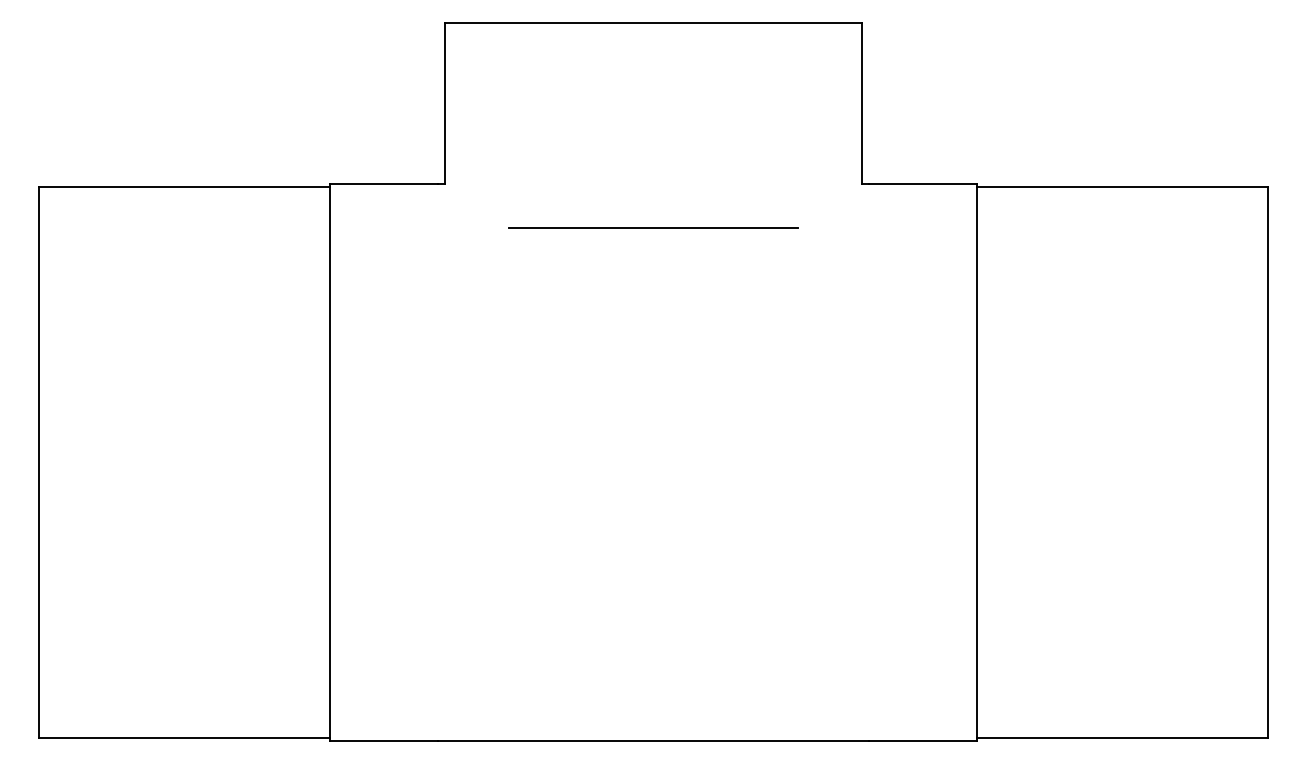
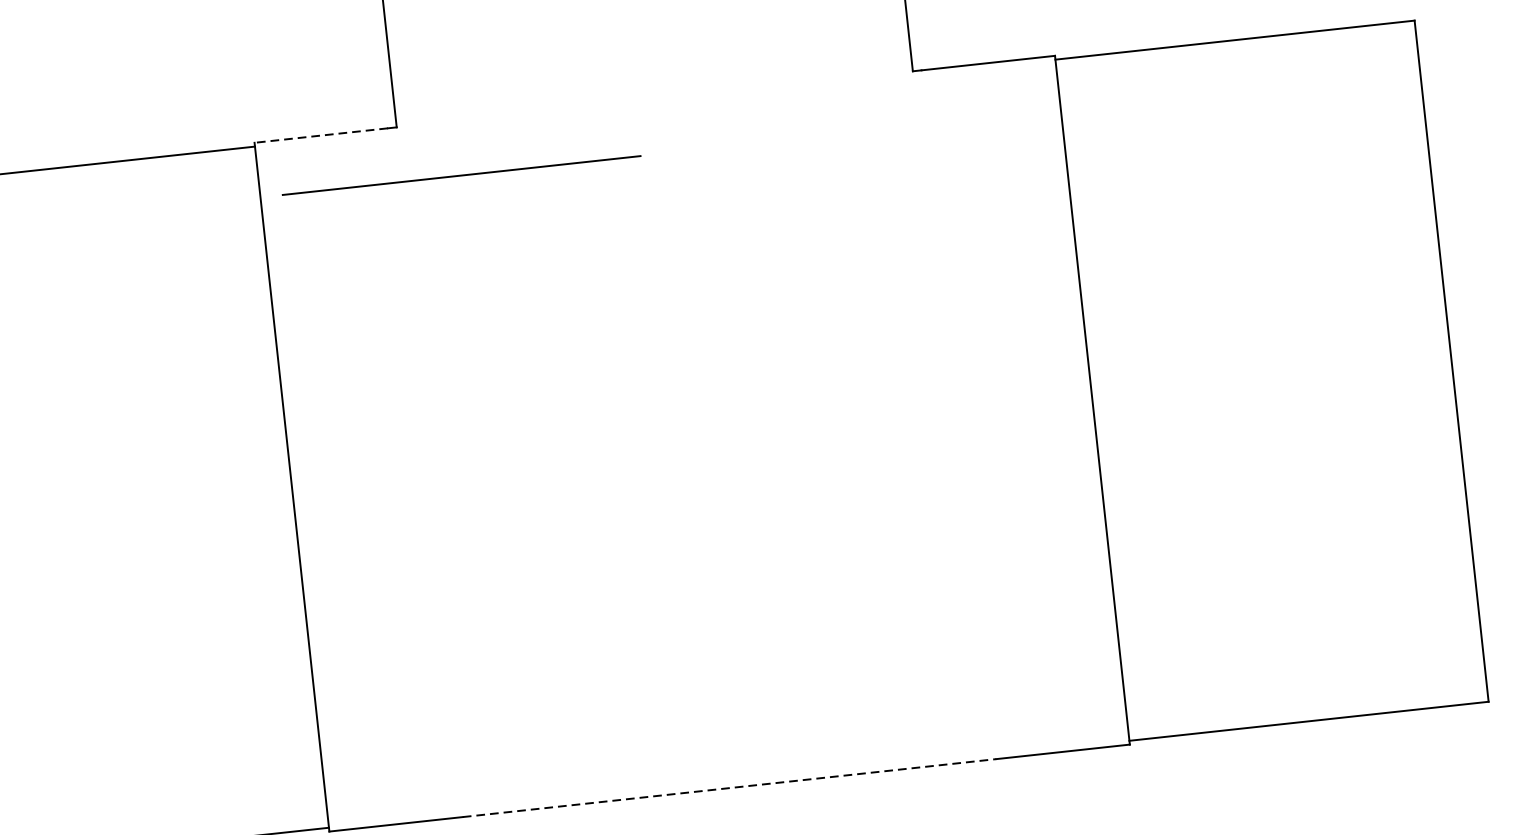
line: (383, 184) -> (321, 136), solid -> dashed
line: (653, 227) -> (461, 174), moved
line: (653, 741) -> (729, 788), solid -> dashed

